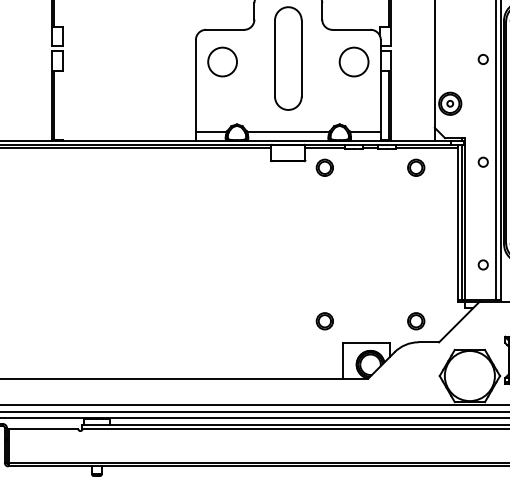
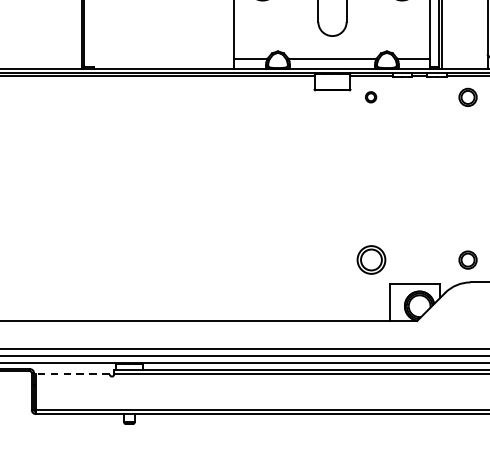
part: (324, 167) -> (370, 97), size x0.6
part: (324, 321) -> (370, 260), size x1.6
line: (43, 429) -> (72, 374), solid -> dashed

